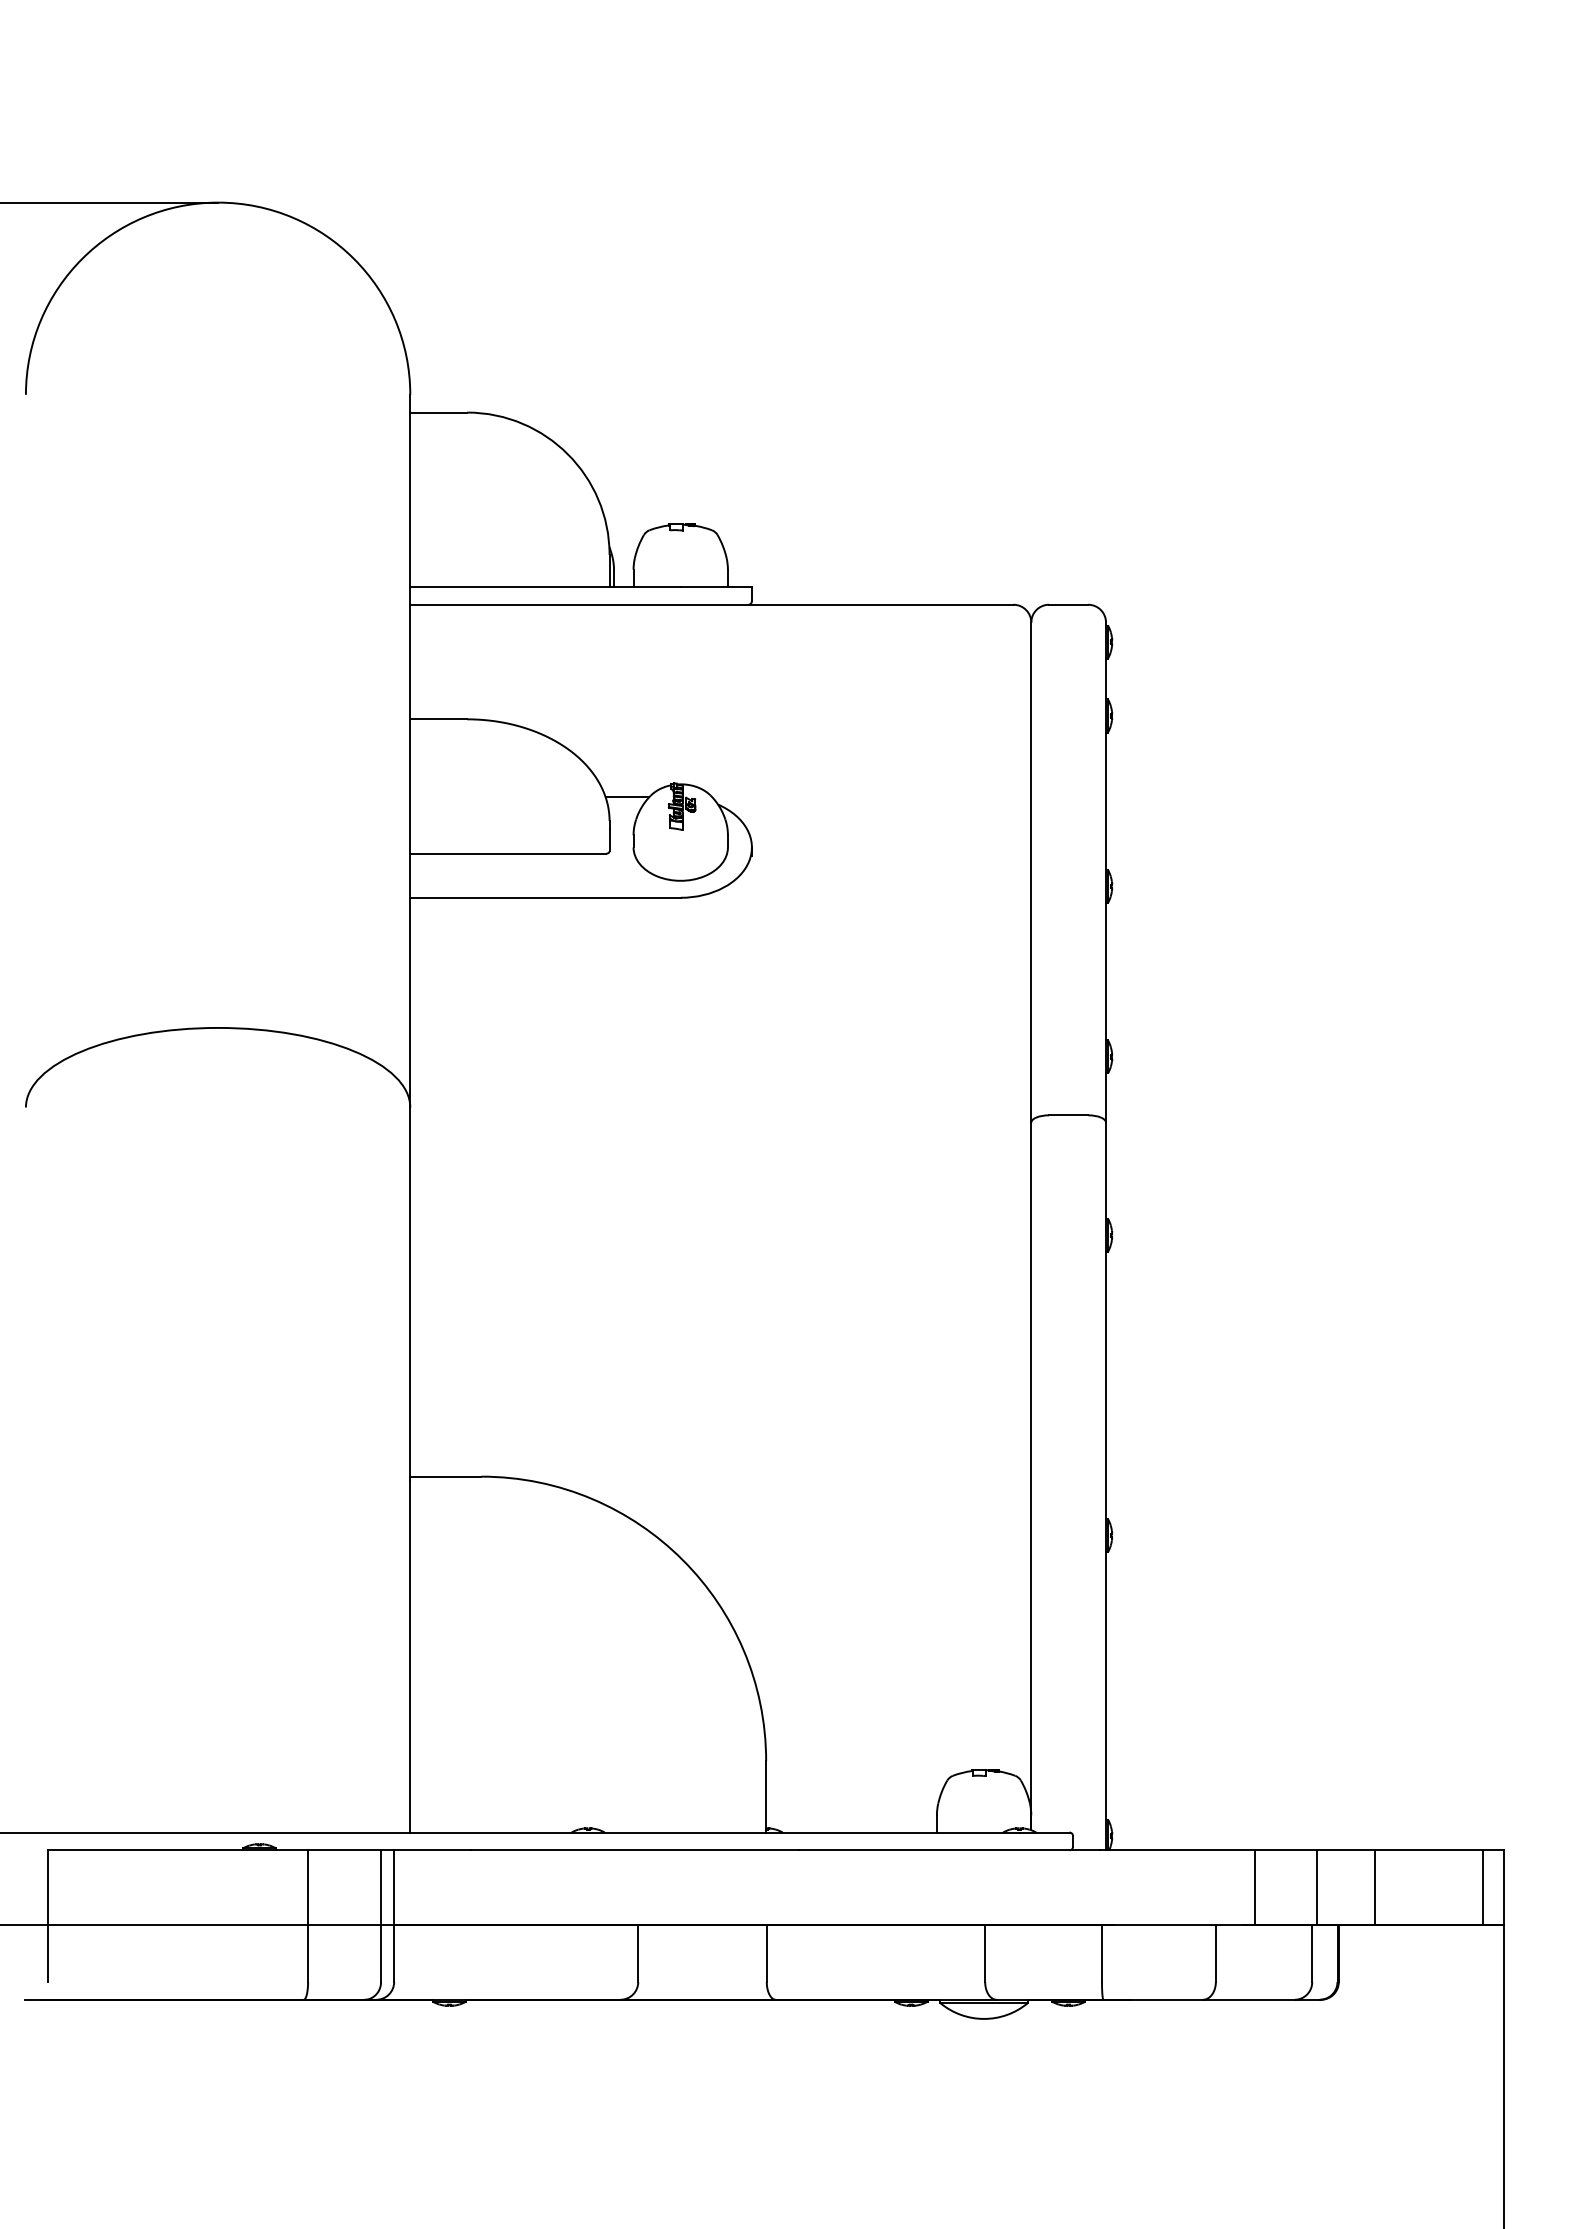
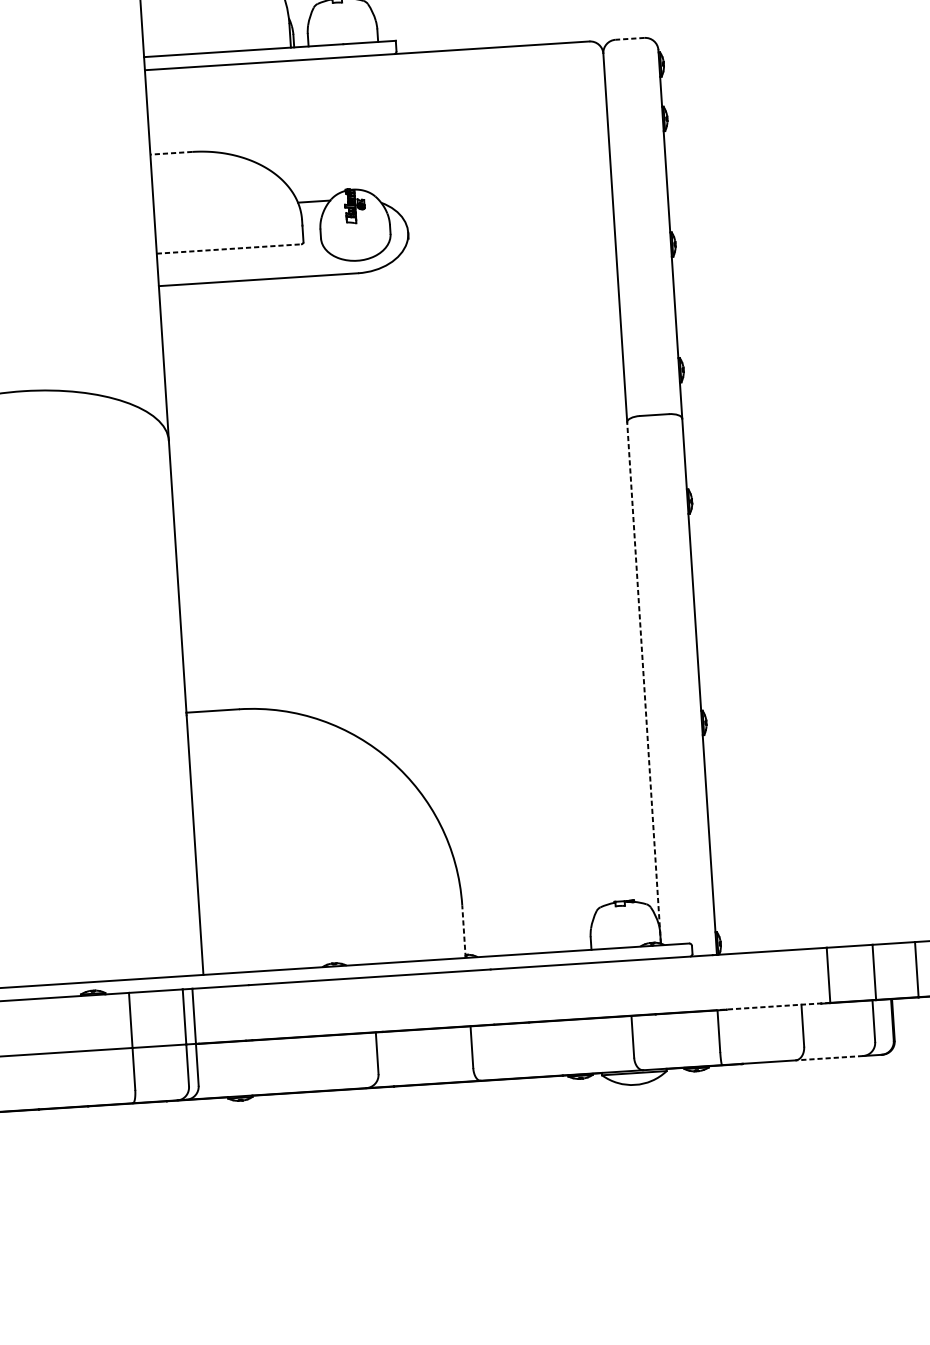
line: (1068, 604) -> (629, 38), solid -> dashed
line: (438, 719) -> (171, 153), solid -> dashed
line: (508, 853) -> (229, 248), solid -> dashed
line: (1031, 1476) -> (644, 682), solid -> dashed
line: (766, 1796) -> (464, 931), solid -> dashed
line: (1177, 1925) -> (773, 1006), solid -> dashed
line: (1248, 1999) -> (829, 1058), solid -> dashed

